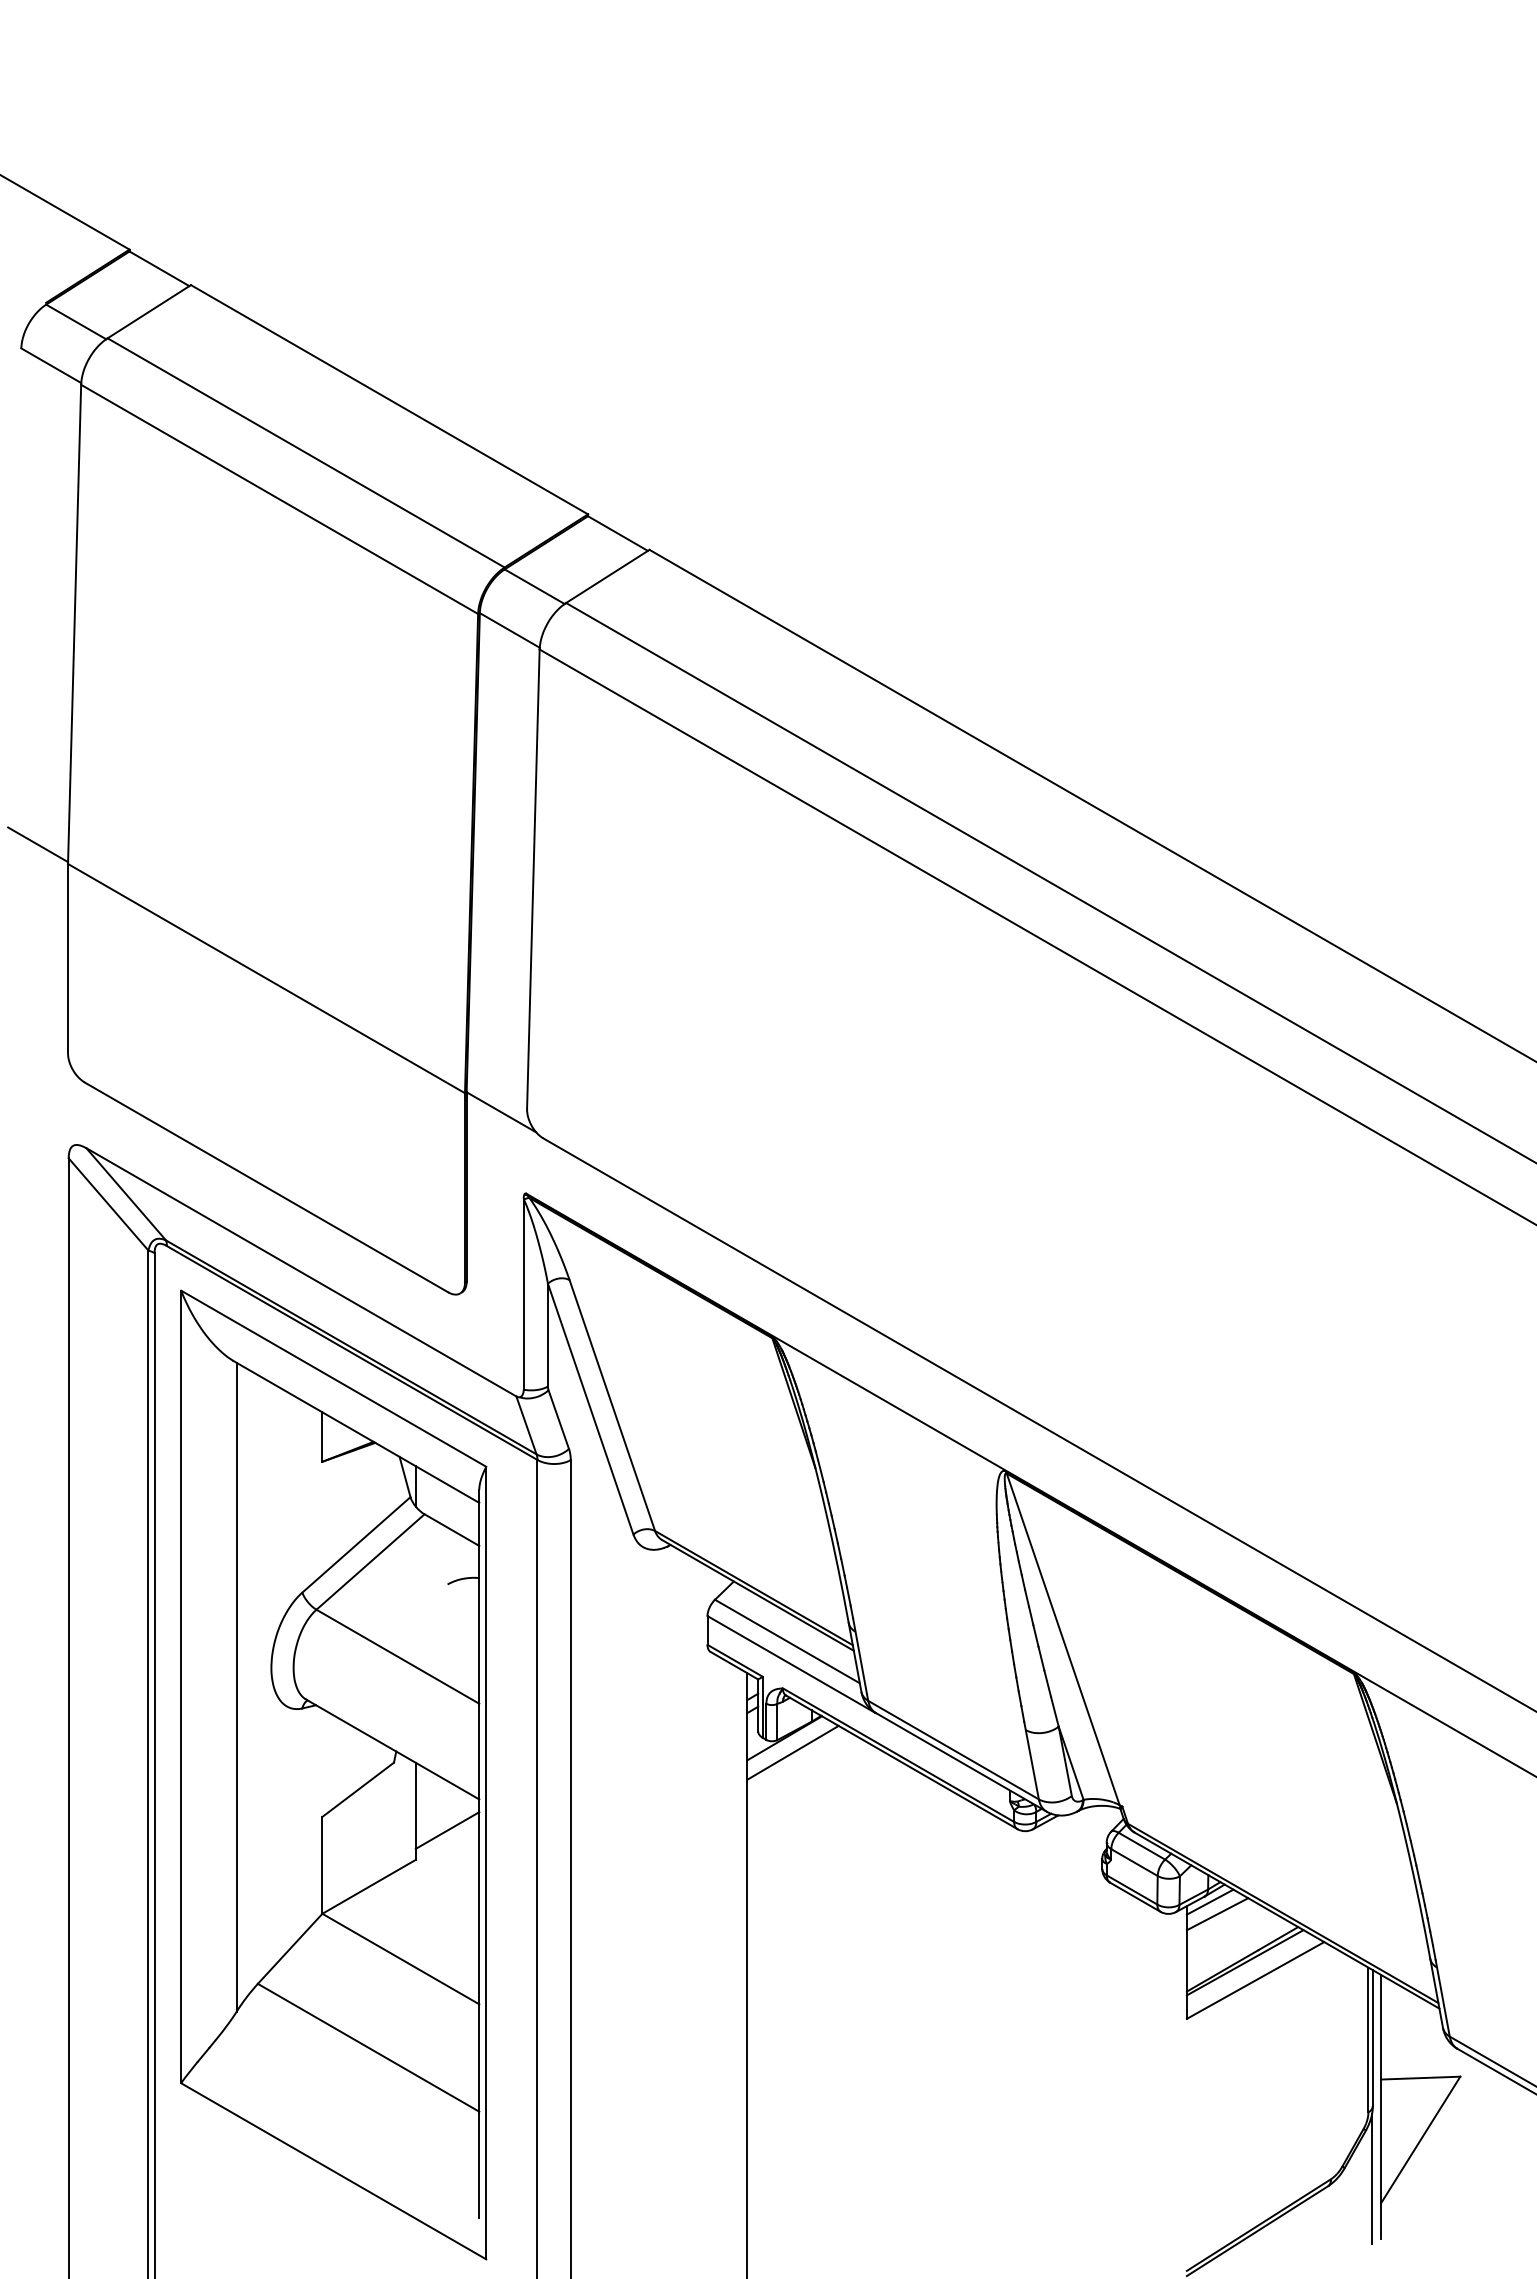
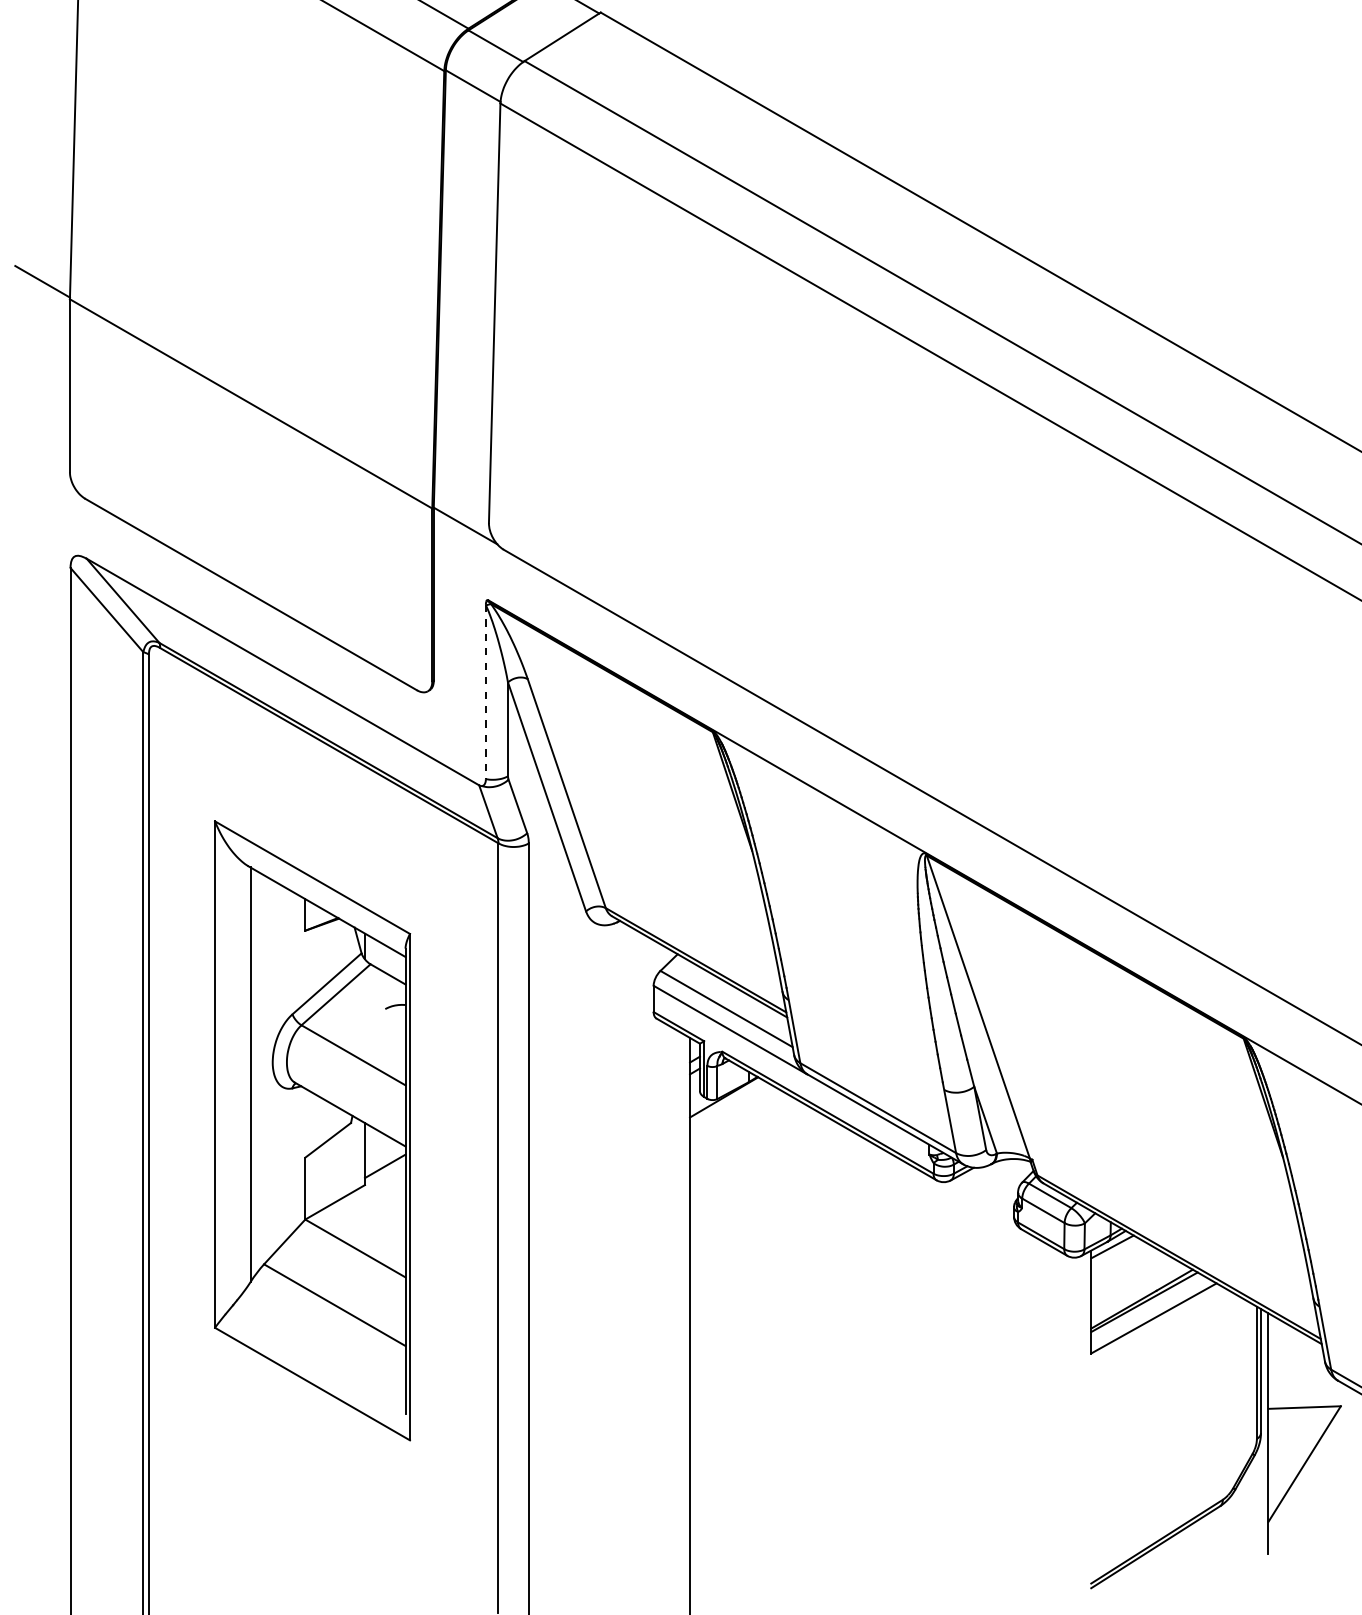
line: (523, 1294) -> (485, 692), solid -> dashed
line: (792, 1752) -> (731, 1110), removed
part: (333, 1774) -> (312, 1130), size x0.7
line: (1217, 1914) -> (1119, 1258), removed
line: (1372, 2178) -> (1260, 1499), removed

